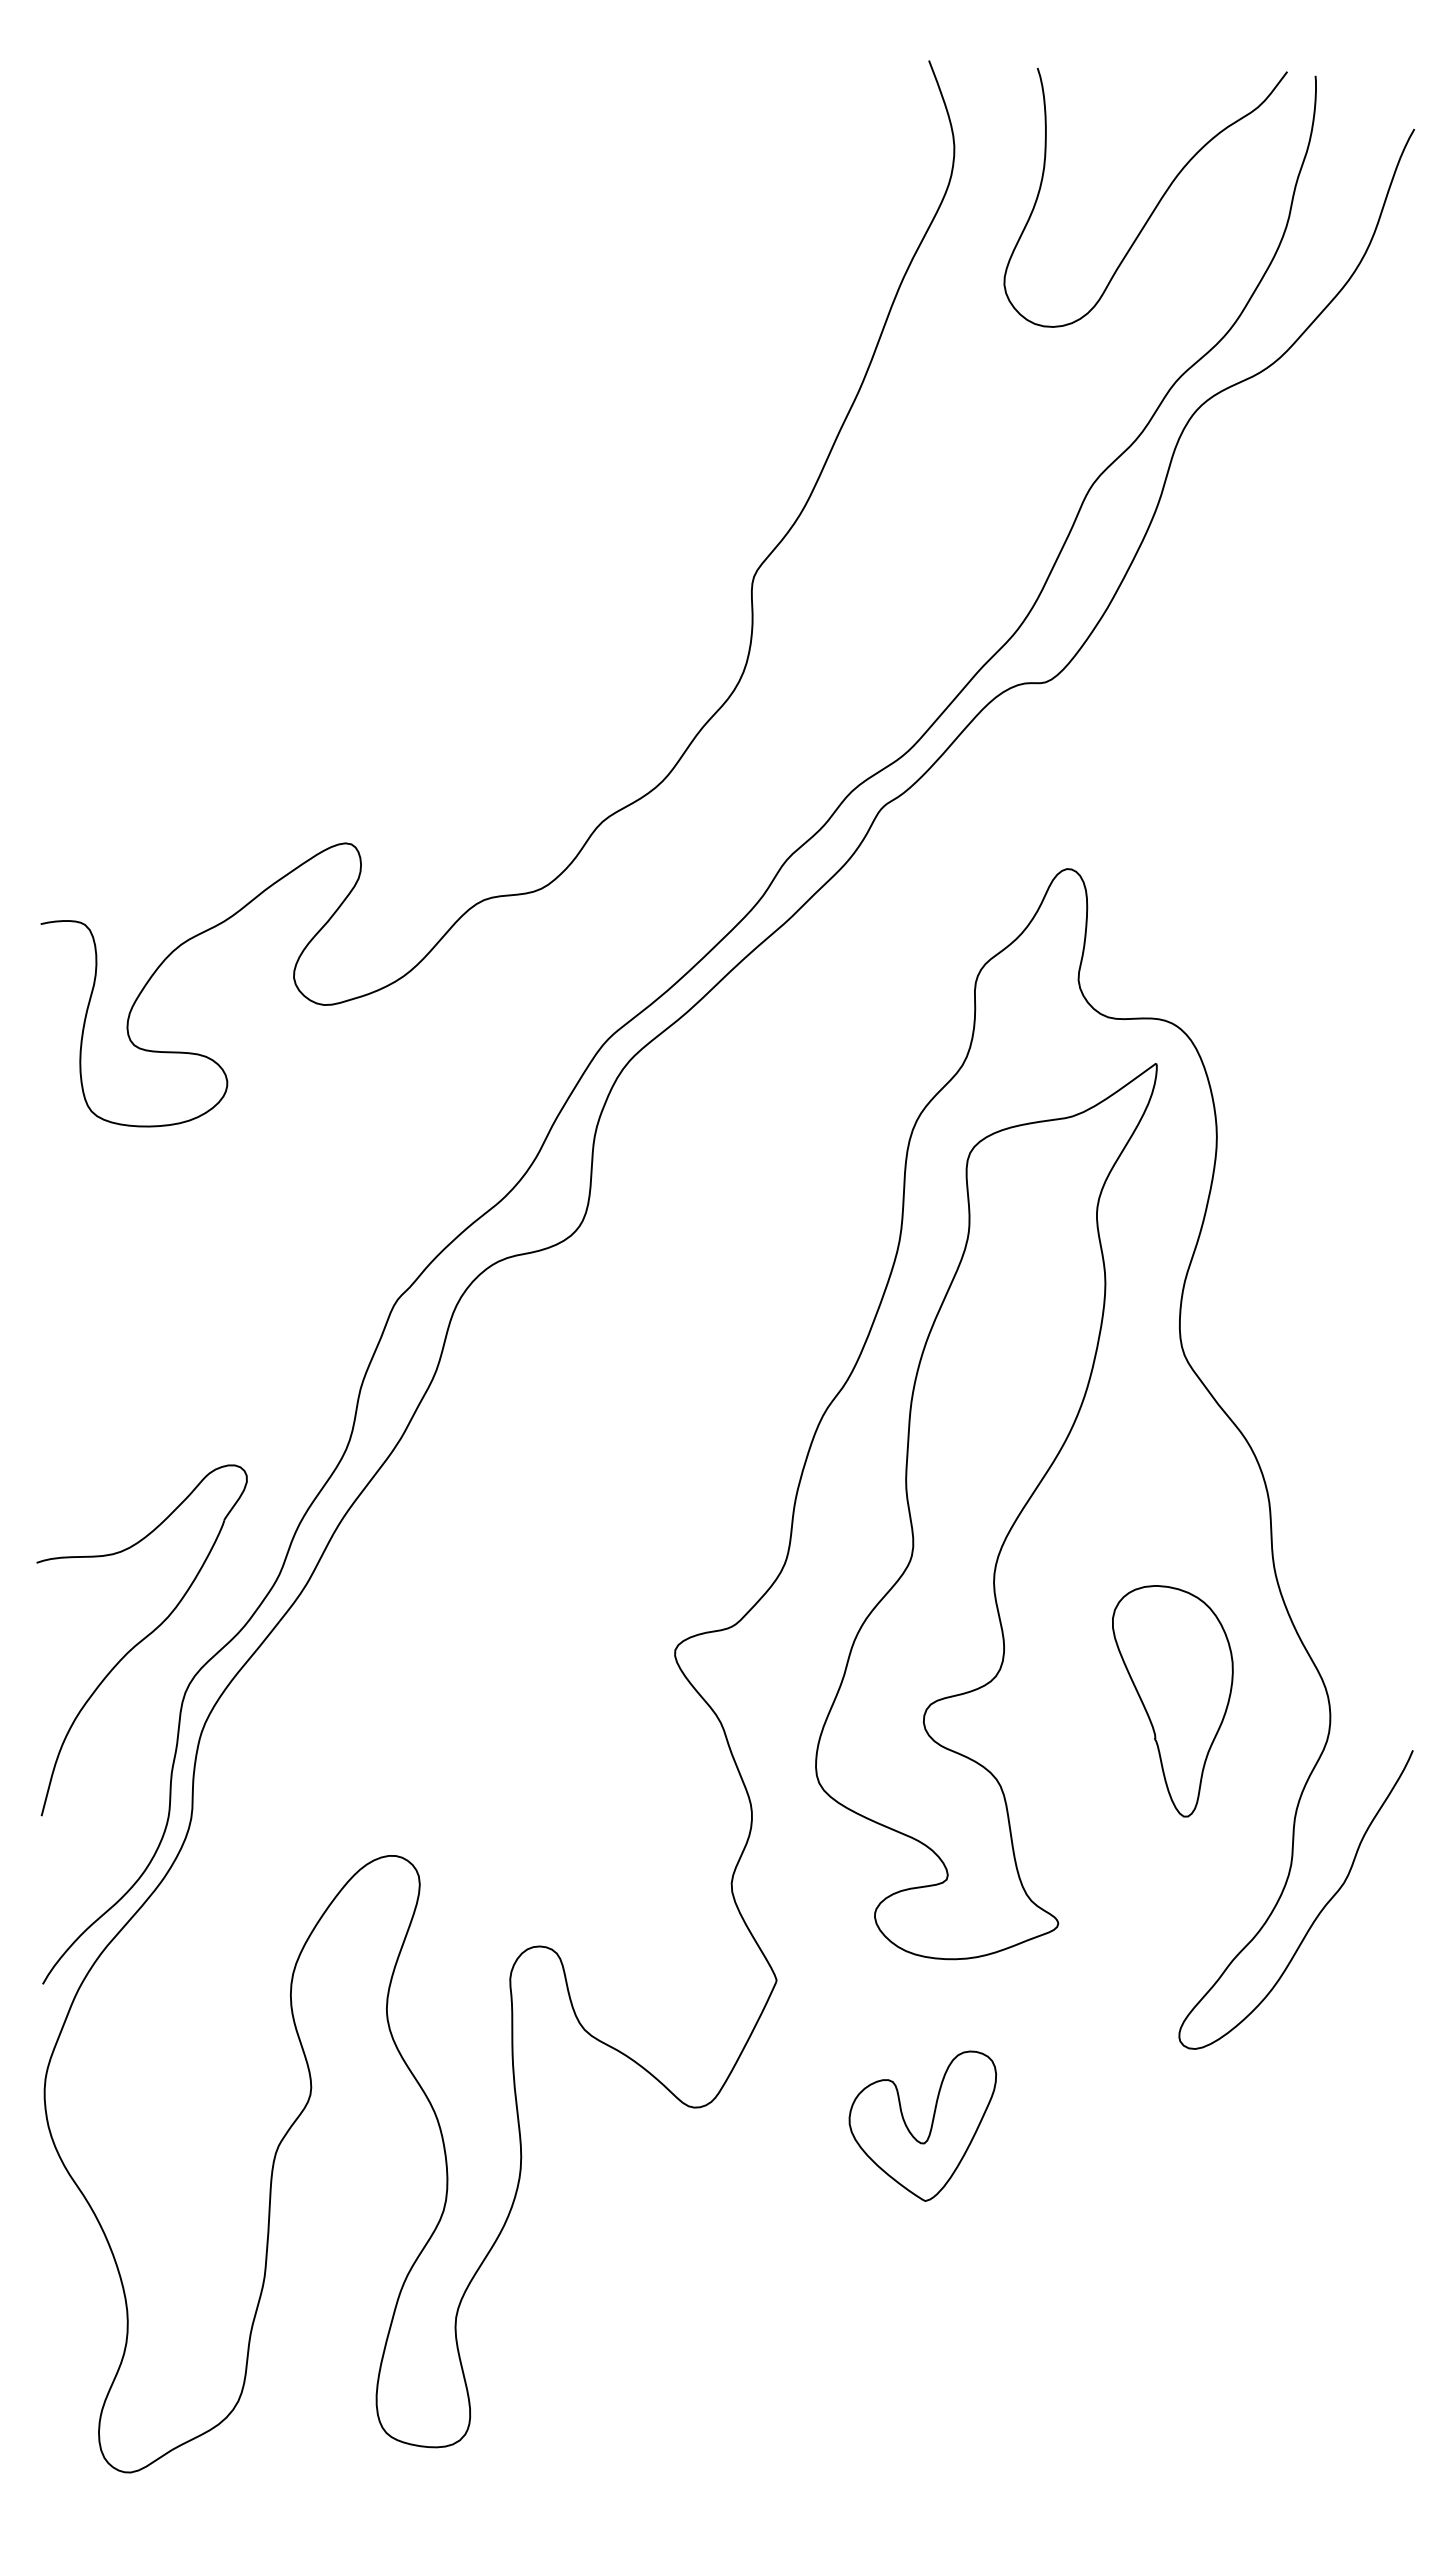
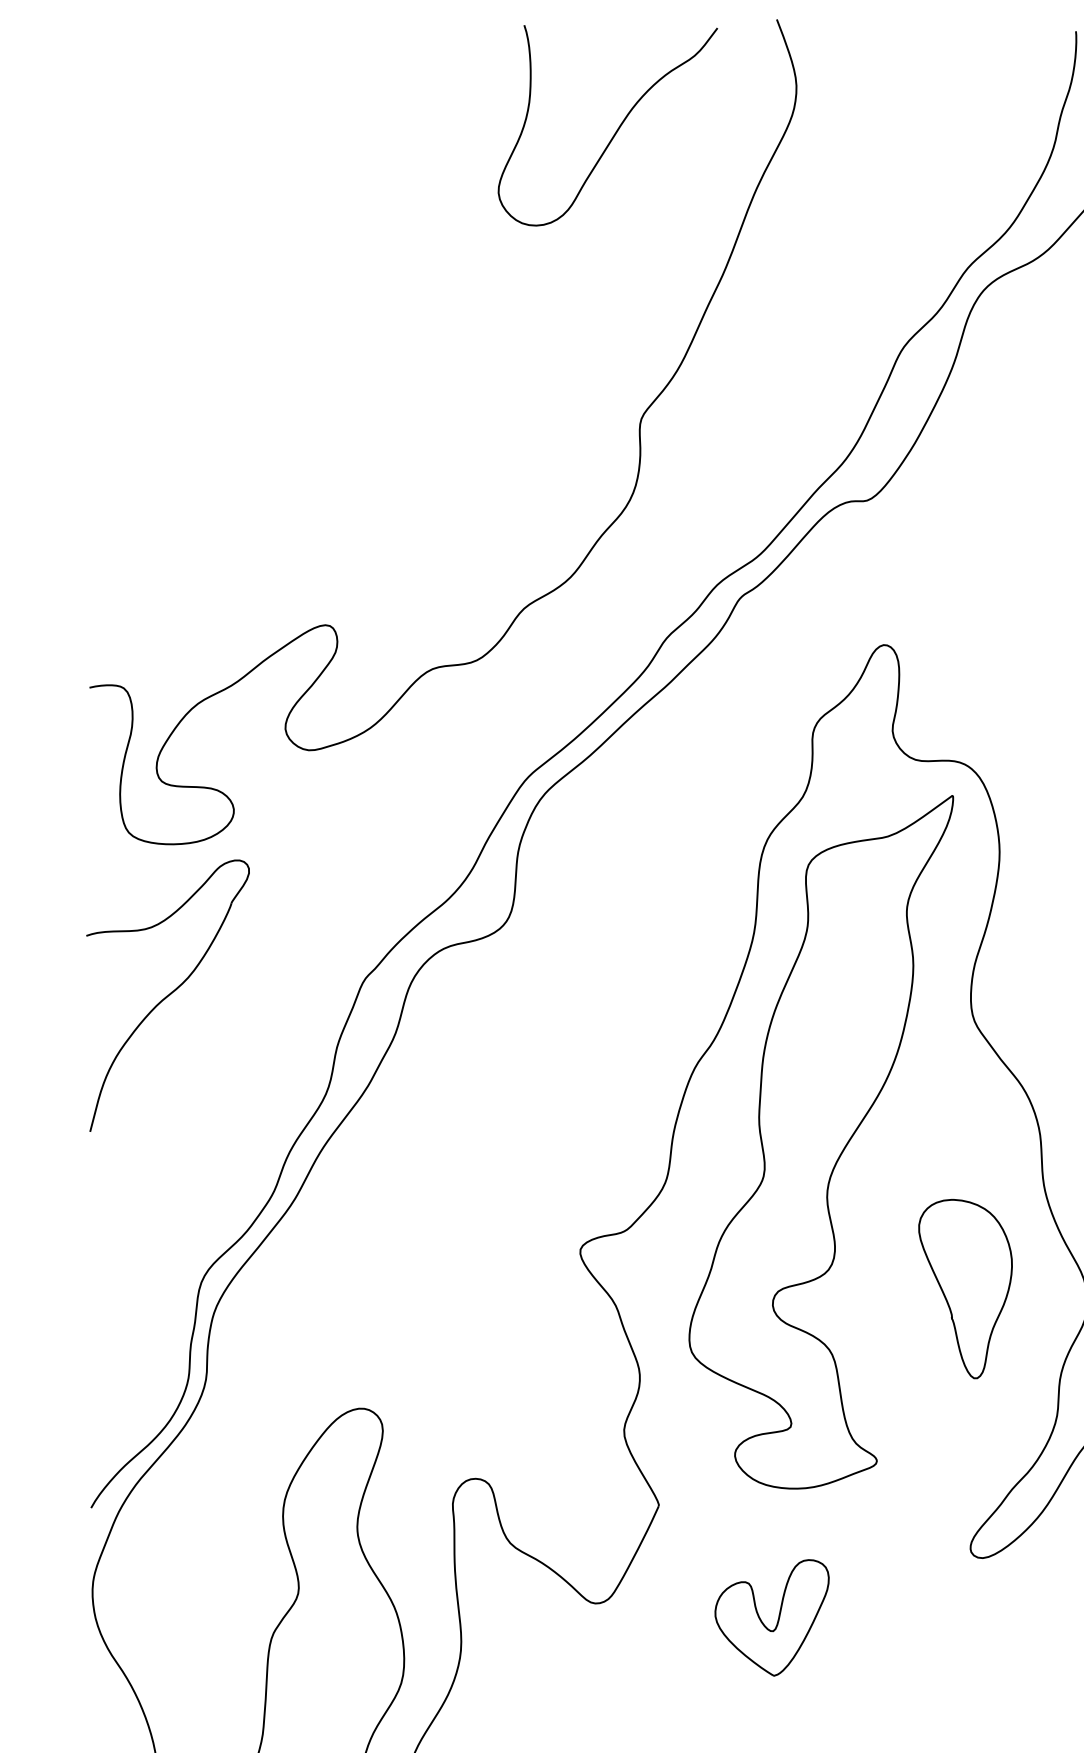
curve: (1156, 204) -> (616, 130), moved
part: (141, 1640) -> (167, 995), moved

